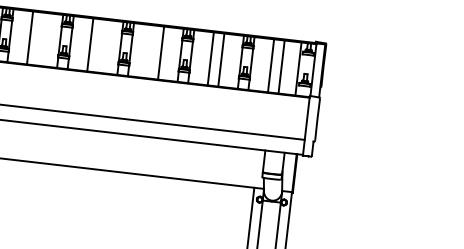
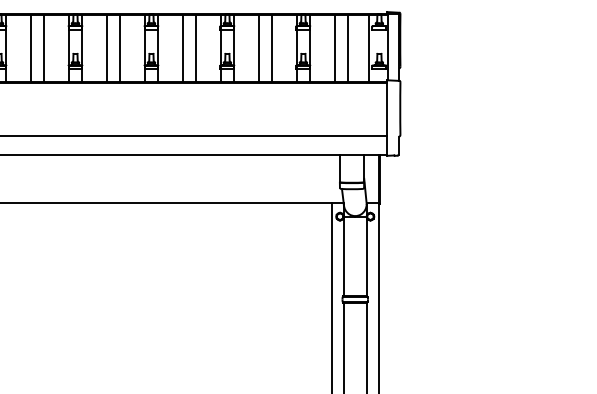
line: (40, 39) -> (44, 48), added
line: (101, 46) -> (120, 48), added
line: (150, 51) -> (182, 48), added

